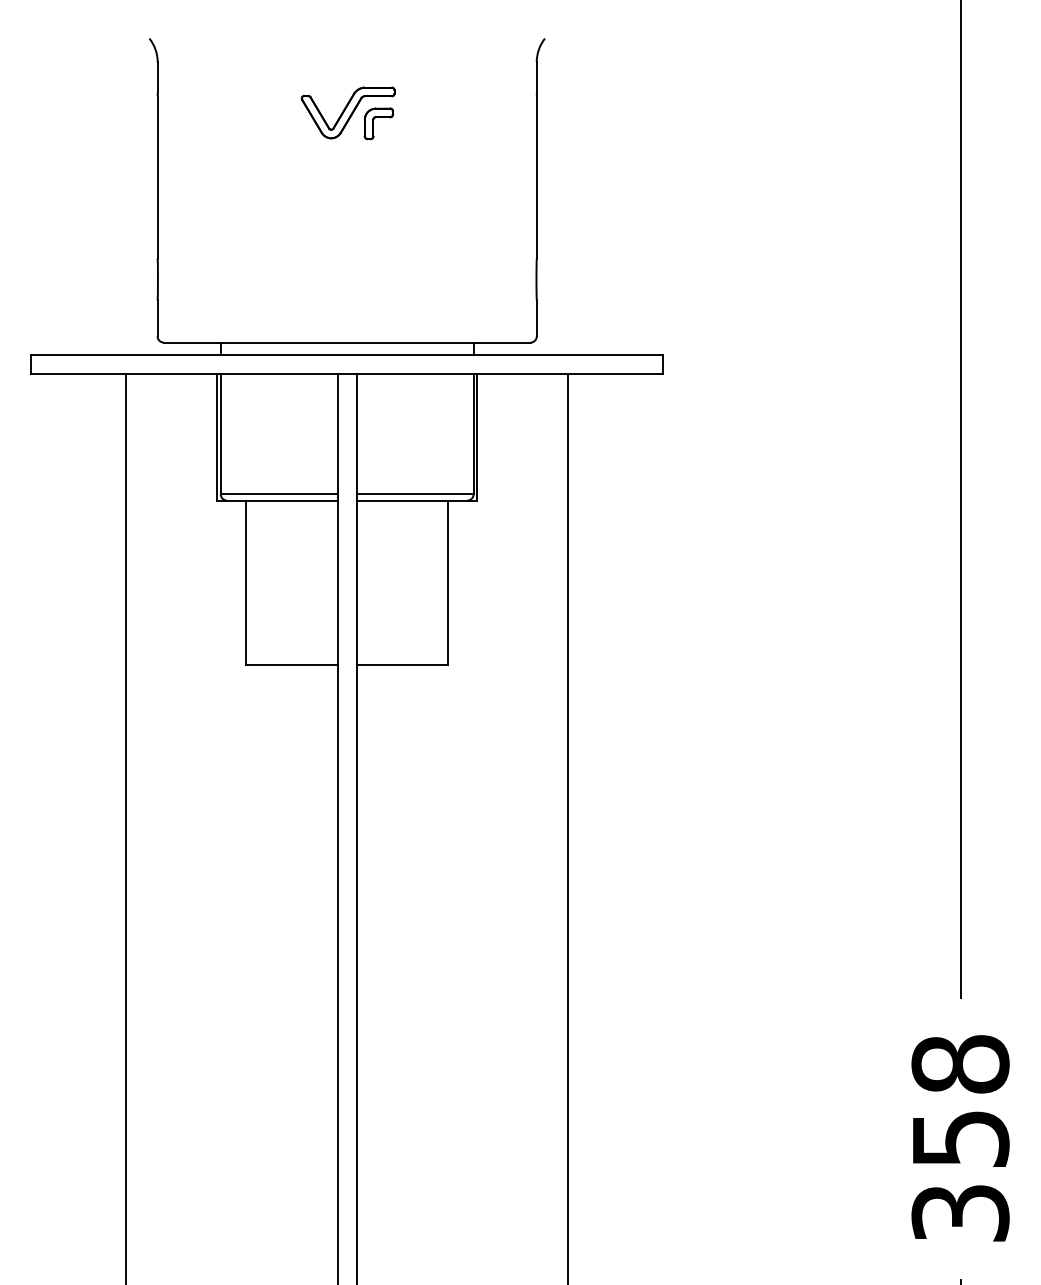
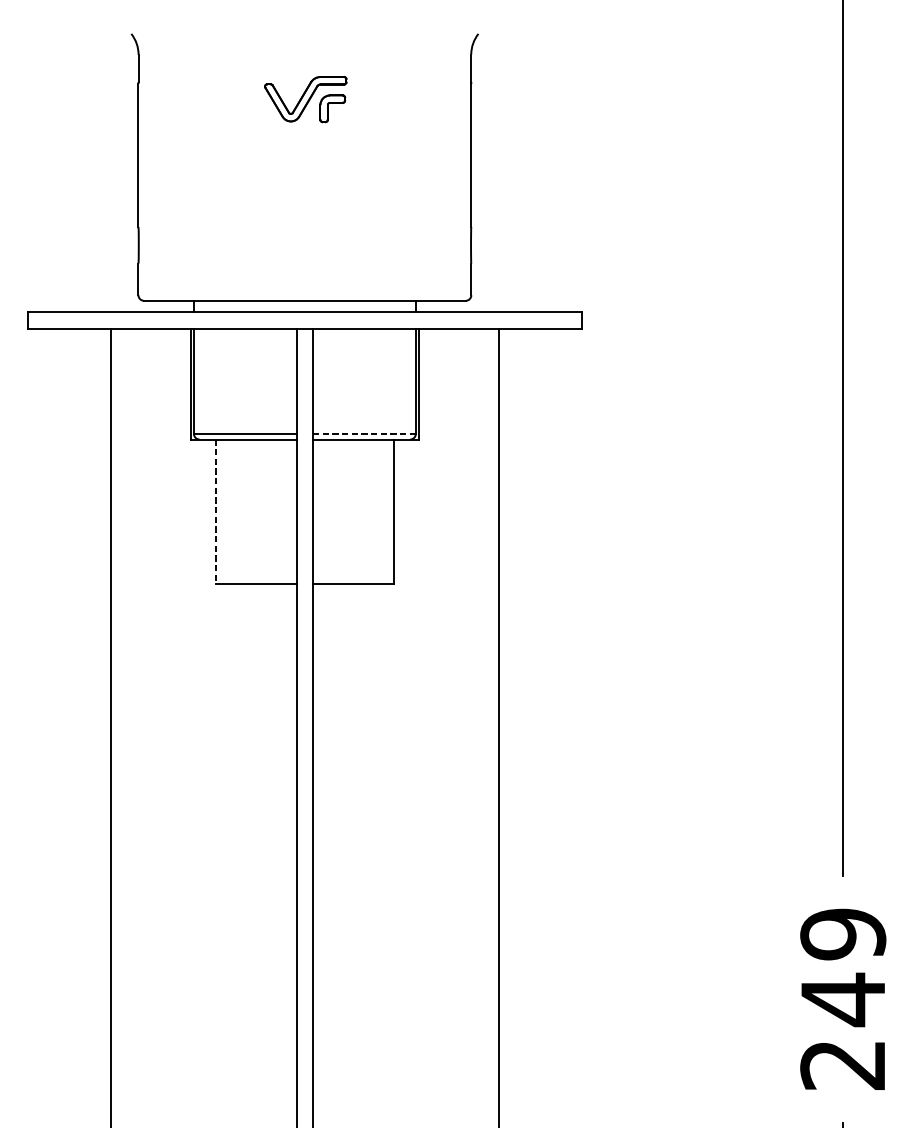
line: (414, 494) -> (363, 434), solid -> dashed
line: (246, 583) -> (216, 512), solid -> dashed
text: (960, 1138) -> (843, 999), 358 -> 249

